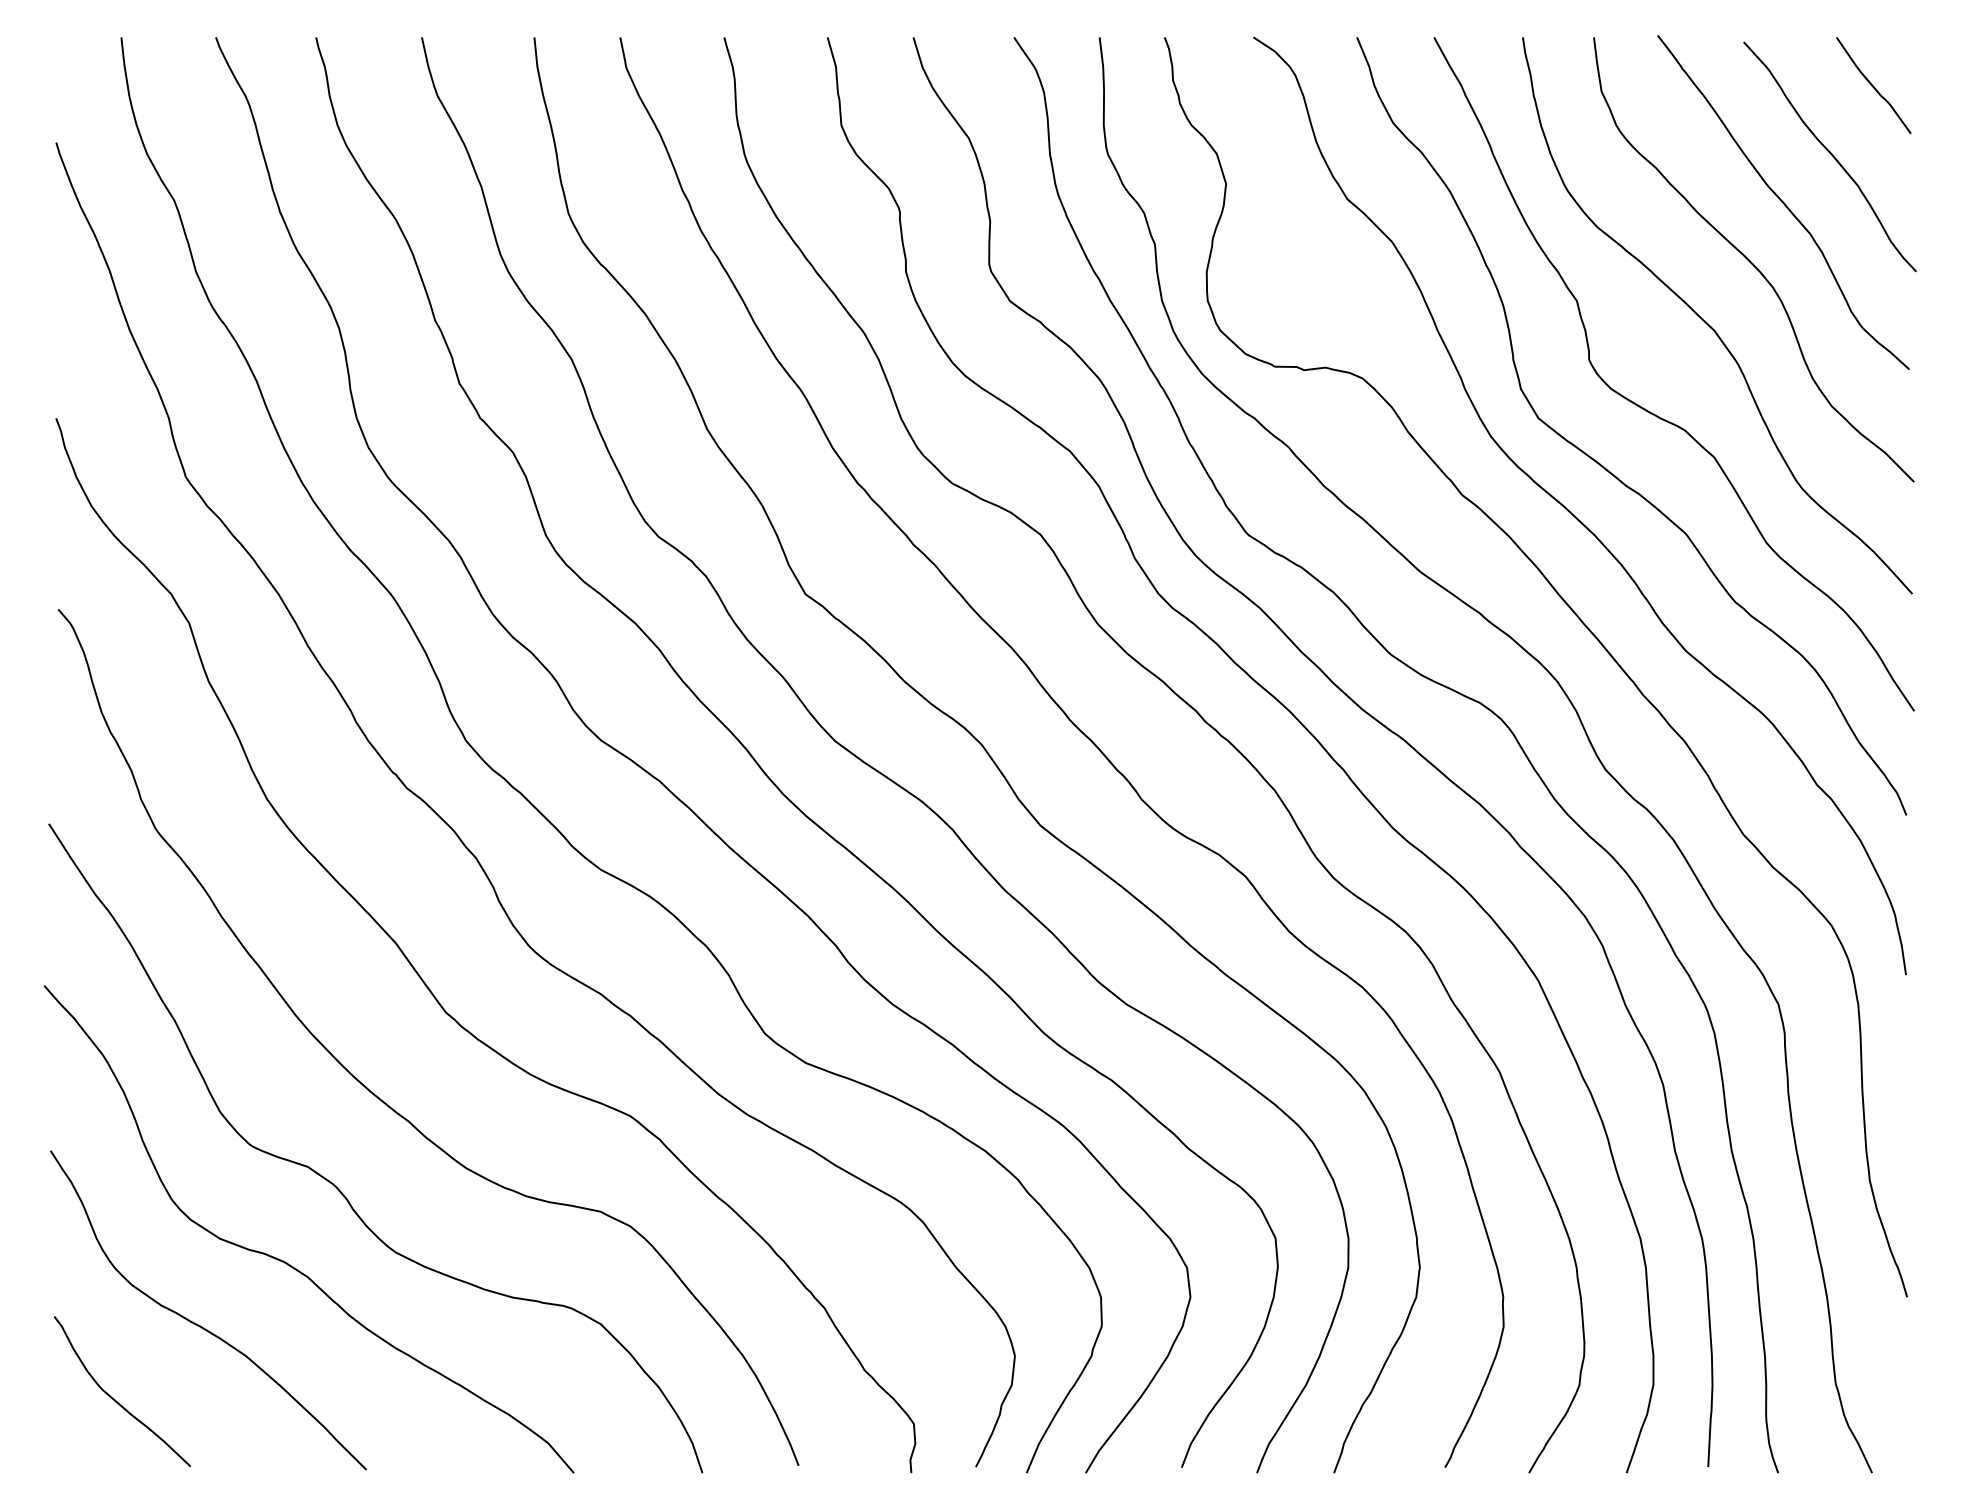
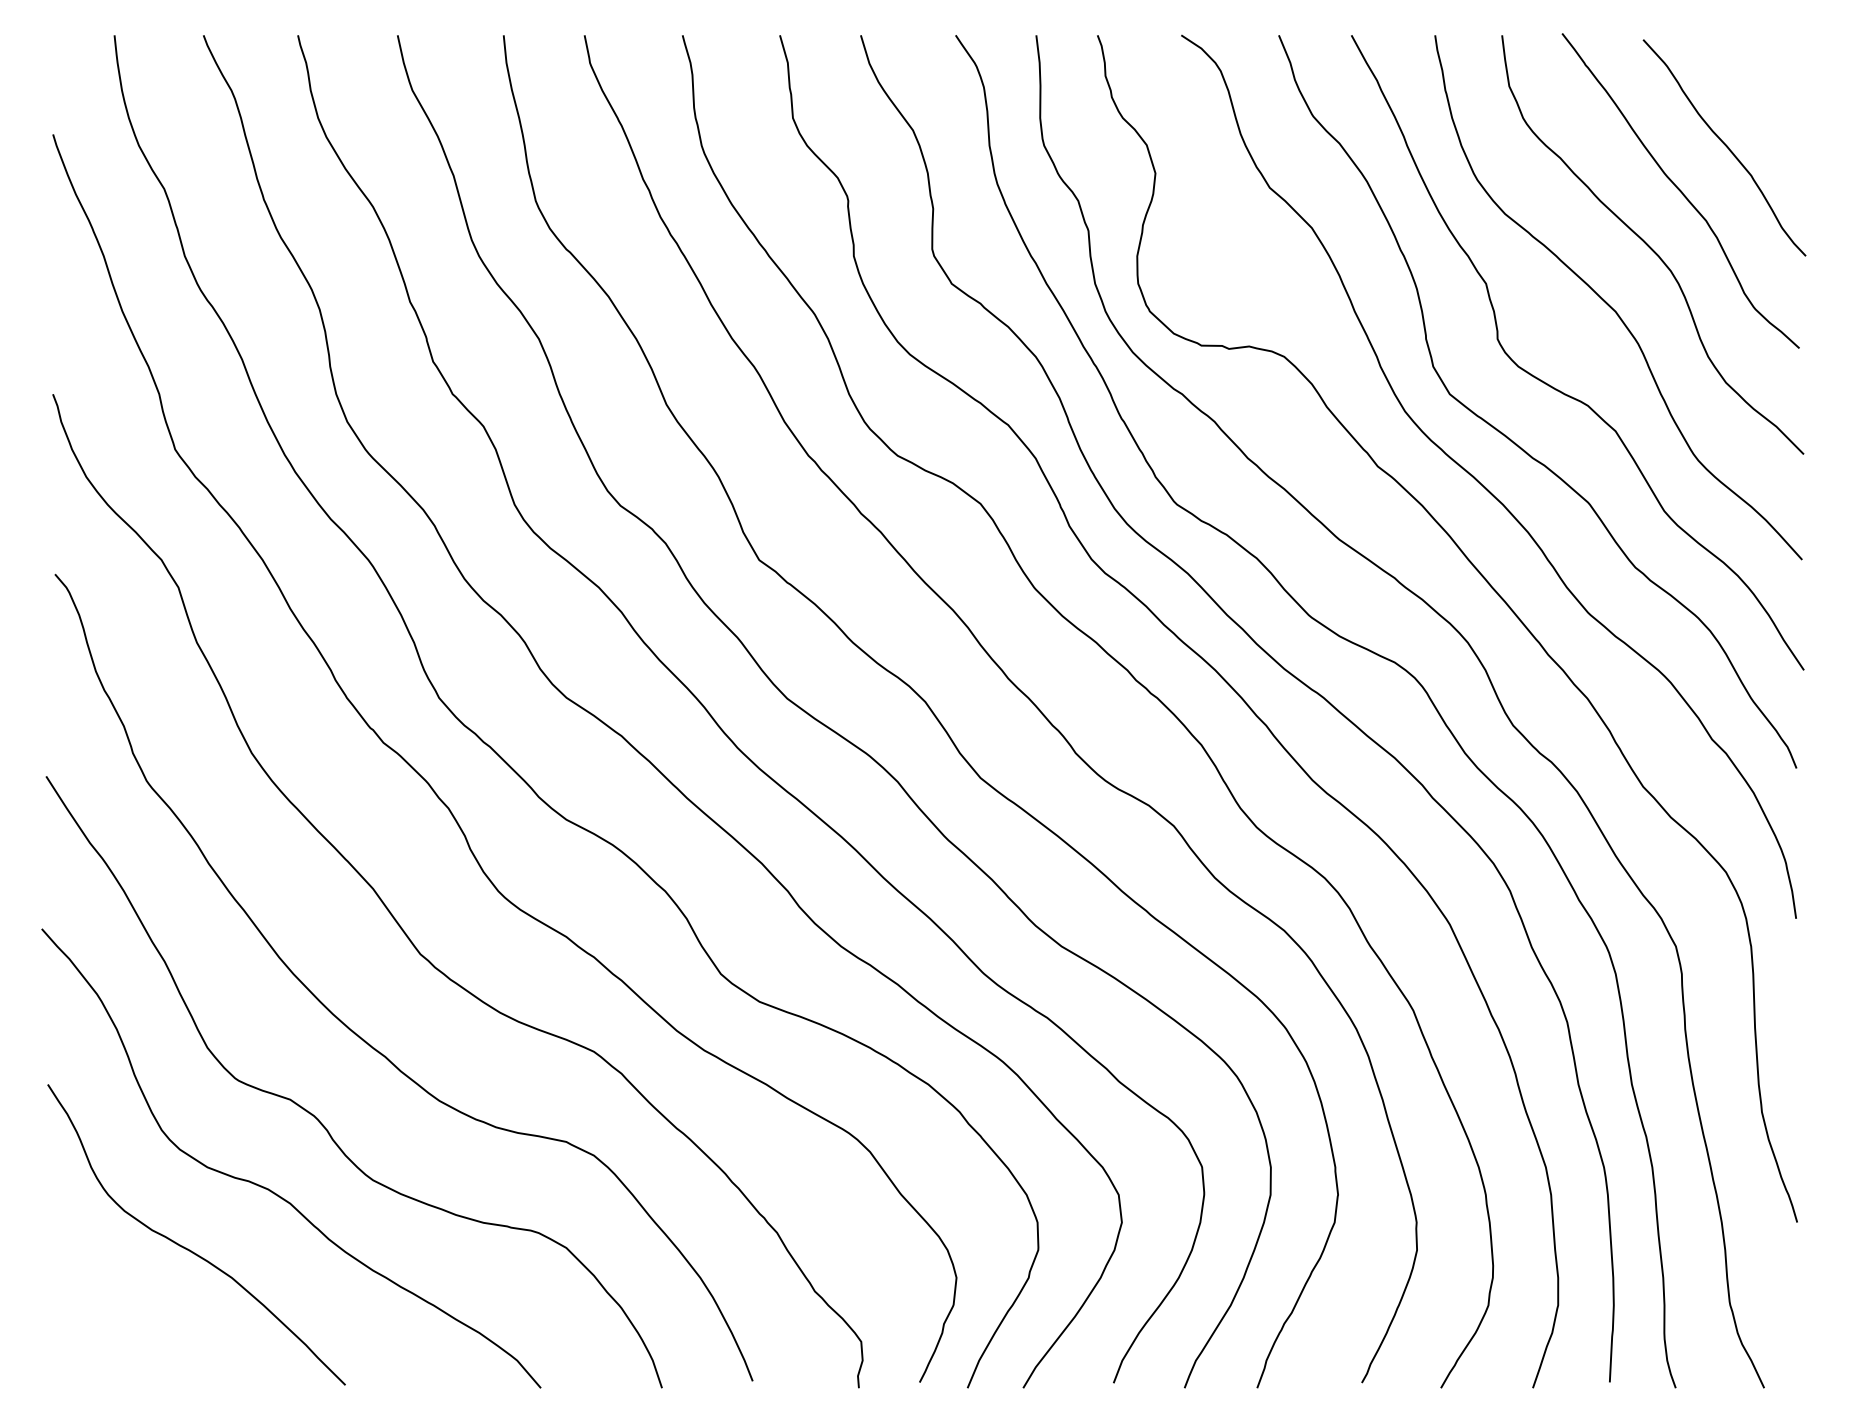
curve: (1873, 85) -> (1765, 80), removed
curve: (114, 1398) -> (108, 1317), removed

